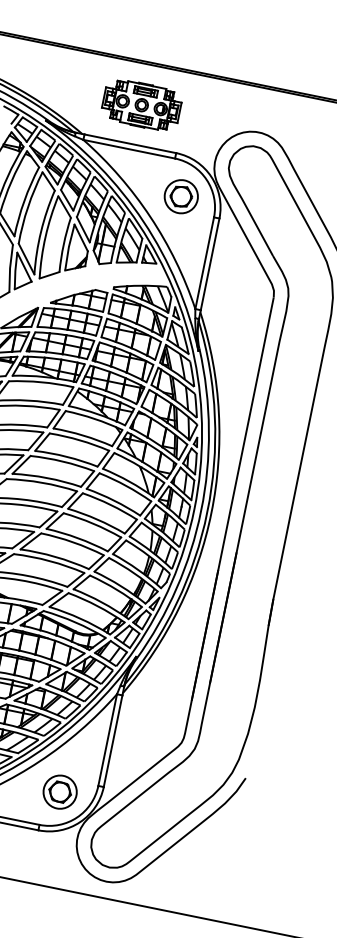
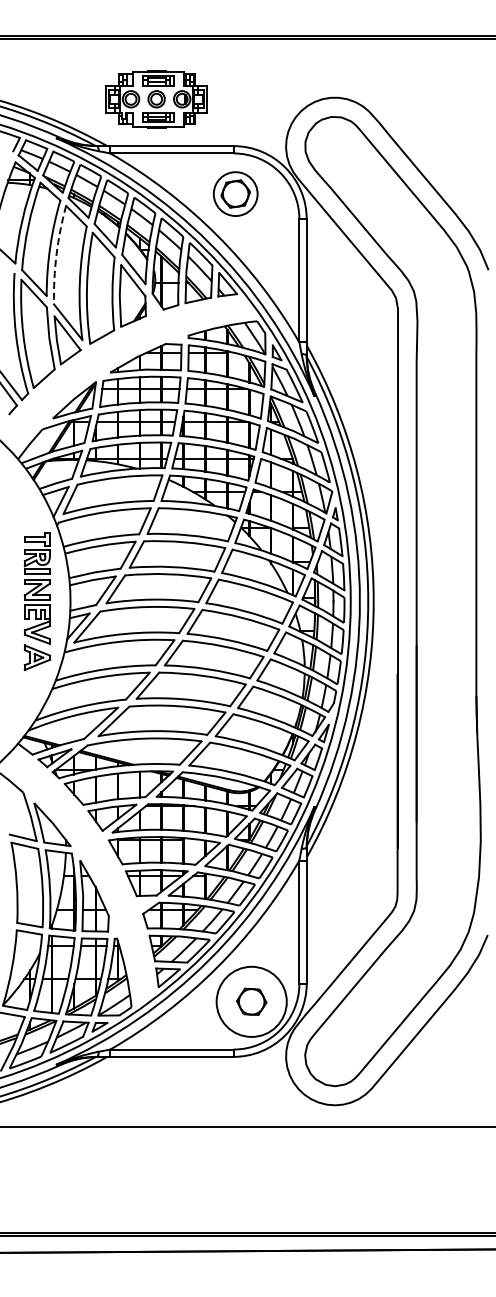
part: (141, 105) -> (156, 99), moved
part: (181, 196) -> (235, 193), moved
arc: (28, 206) -> (56, 254), solid -> dashed
circle: (60, 791) -> (251, 1001), size x1.6

